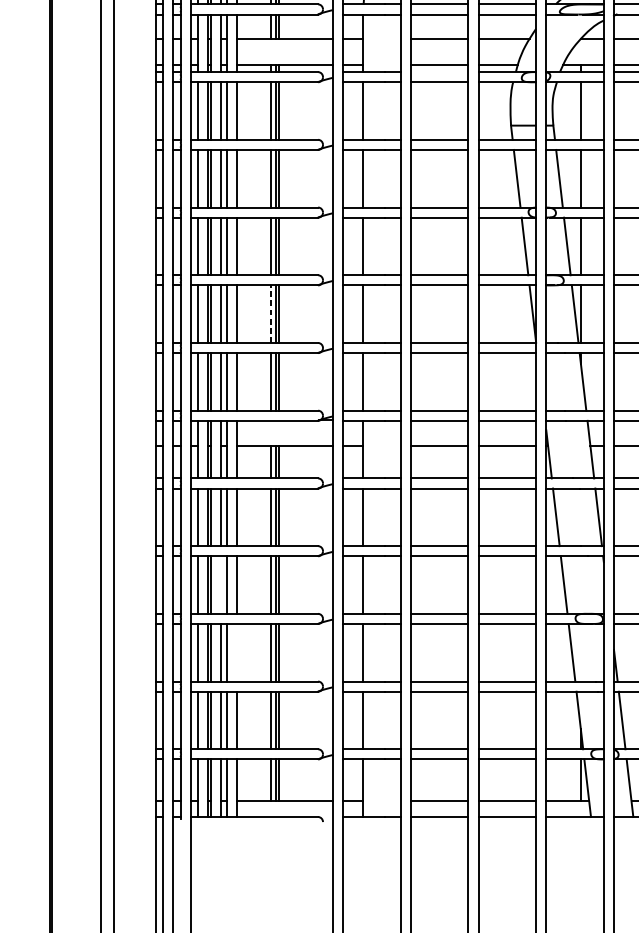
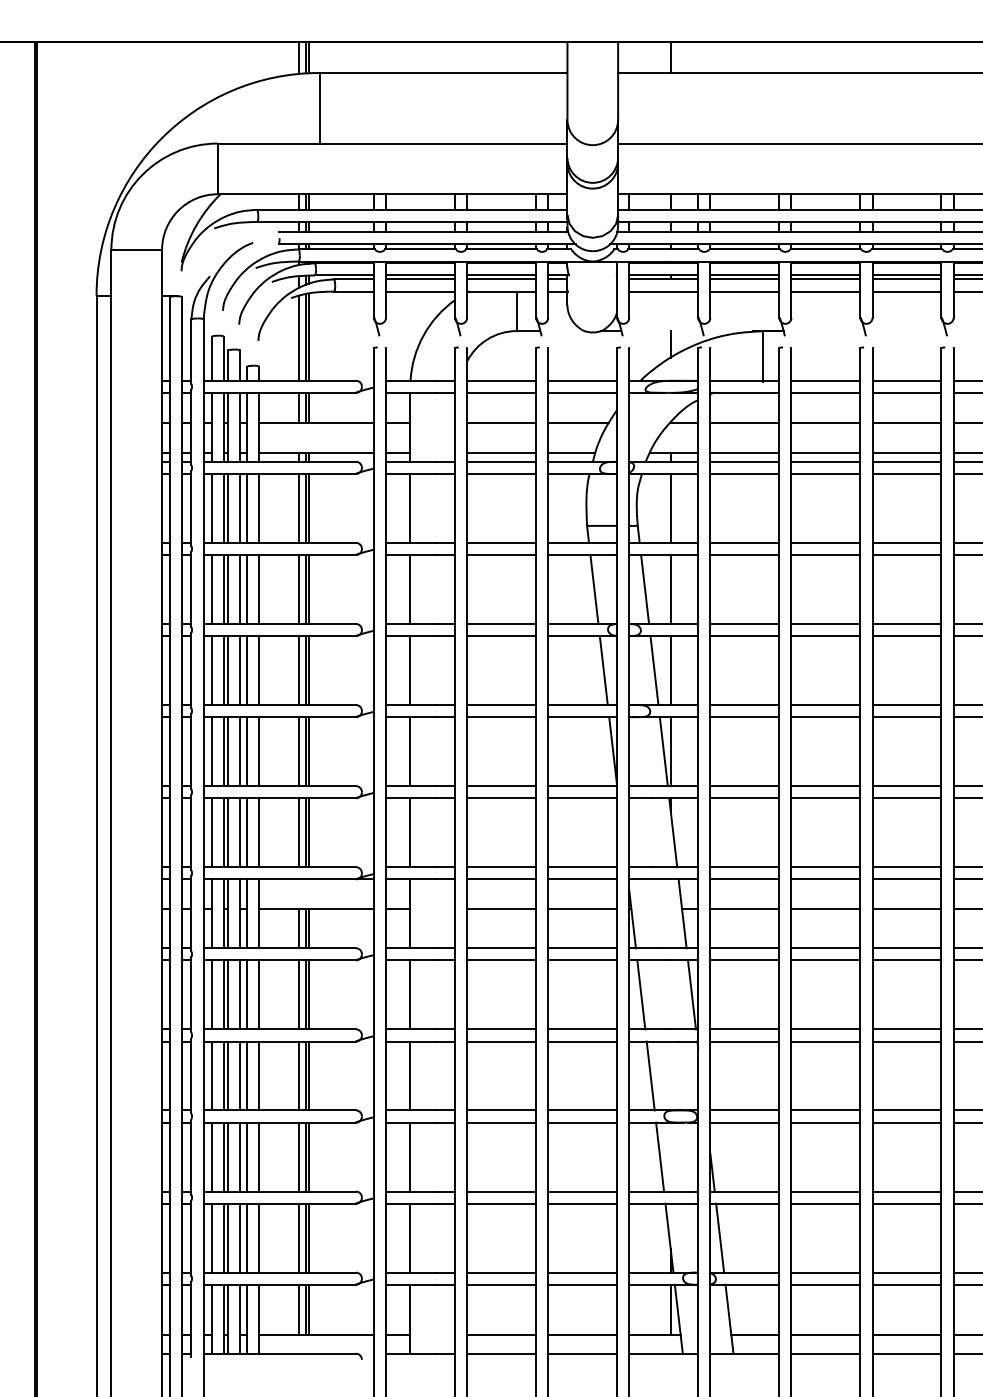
line: (439, 71) -> (501, 461), added
line: (270, 314) -> (299, 751), dashed -> solid
line: (221, 584) -> (240, 1075), added
line: (237, 652) -> (259, 1156), added

